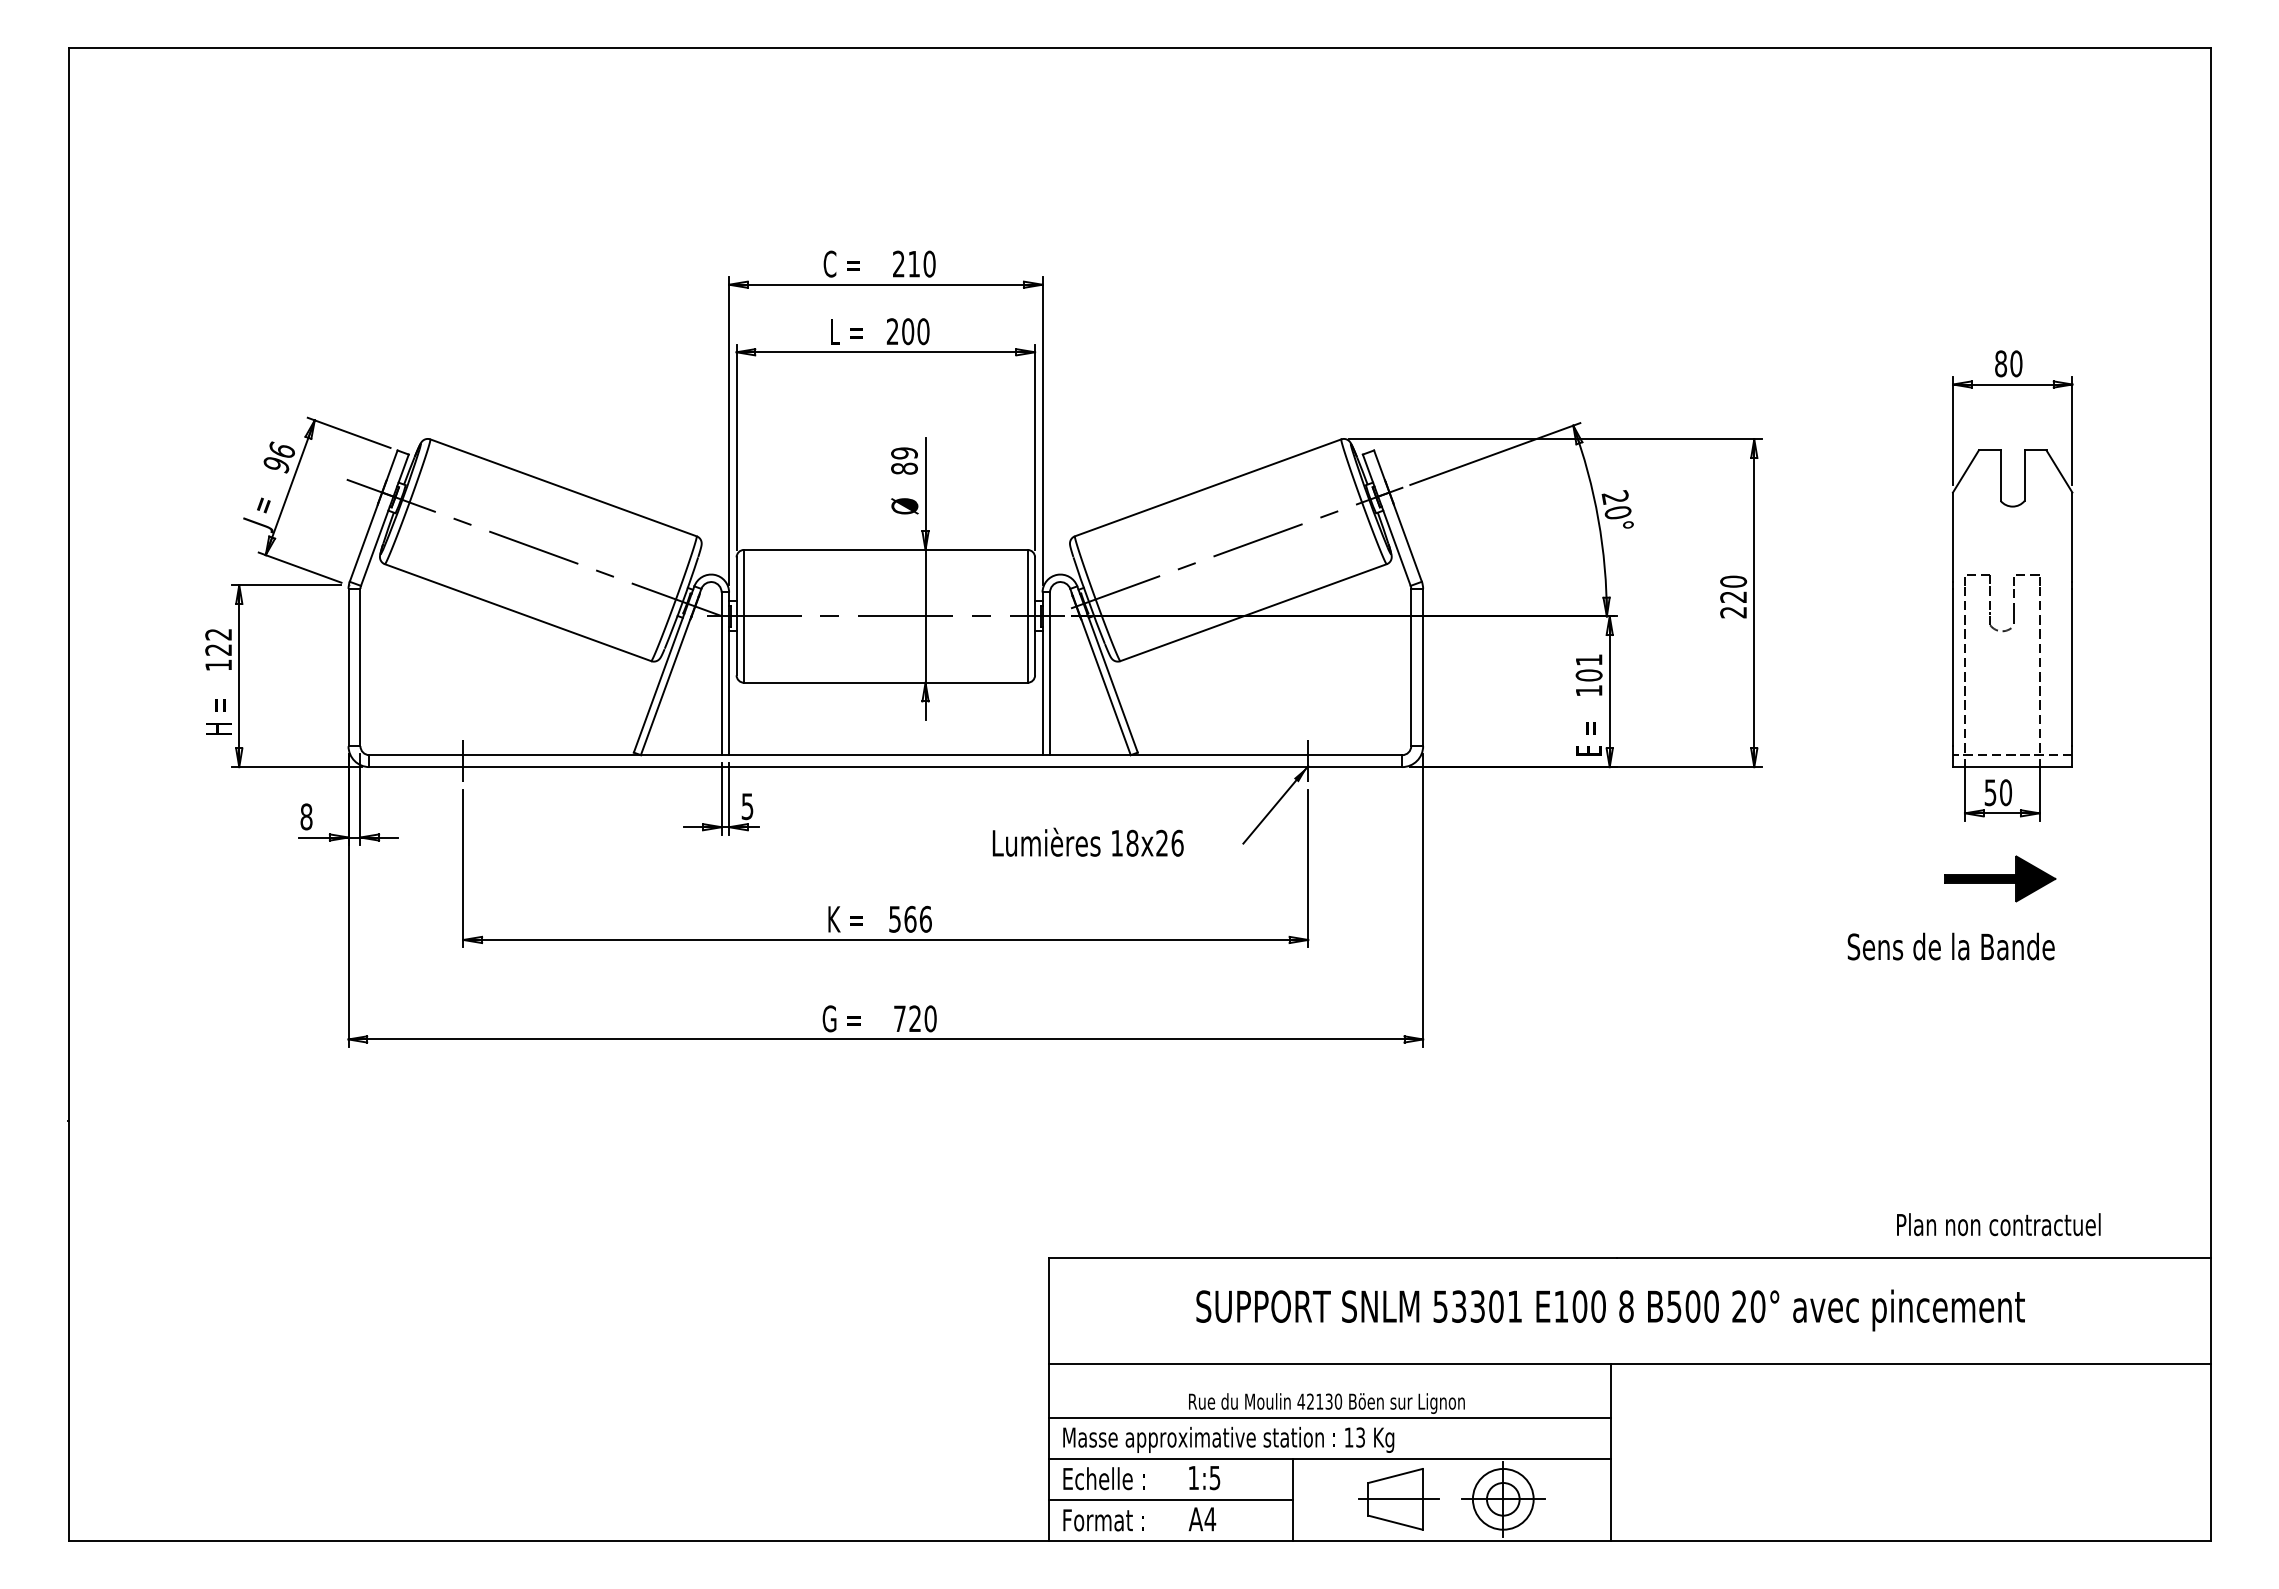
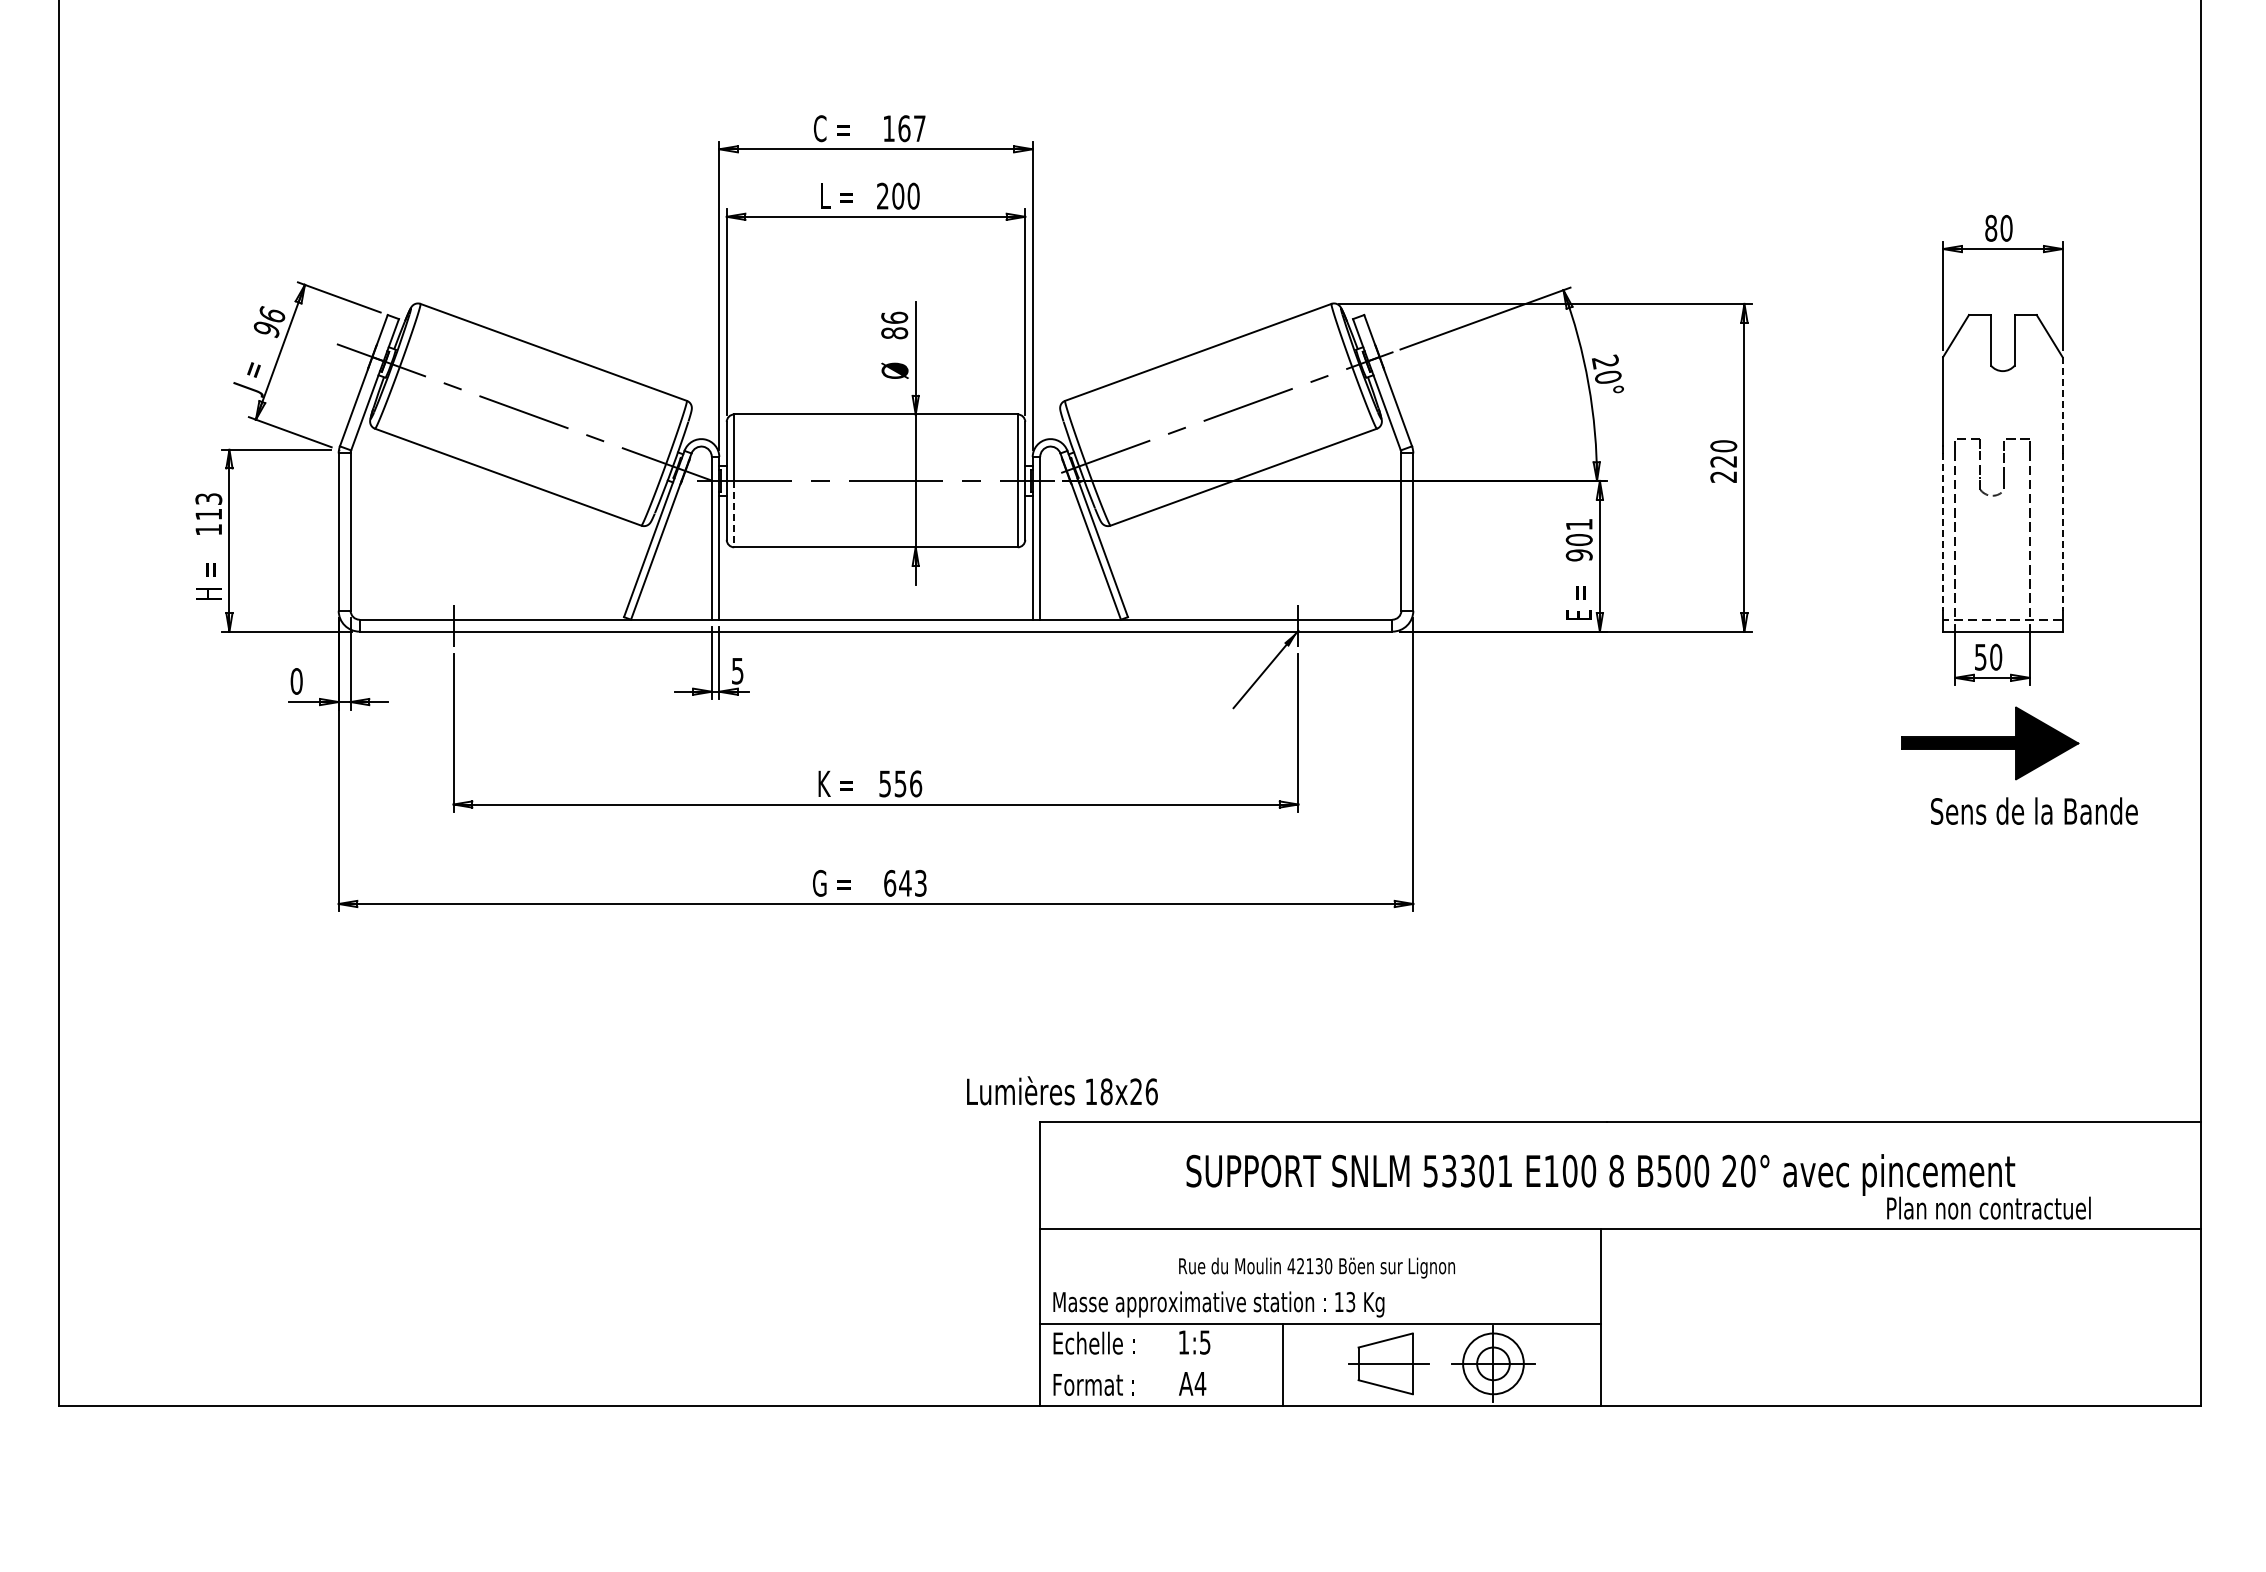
text: (914, 263) -> (904, 128), 210 -> 167
text: (904, 453) -> (894, 318), 89 -> 86
line: (2072, 537) -> (2062, 402), solid -> dashed
text: (218, 641) -> (208, 506), 122 -> 113
line: (744, 650) -> (734, 515), solid -> dashed
line: (1952, 667) -> (1942, 532), solid -> dashed
line: (2072, 667) -> (2062, 532), solid -> dashed
text: (1588, 690) -> (1578, 555), 101 -> 901
text: (306, 816) -> (296, 681), 8 -> 0
text: (1087, 841) -> (1061, 1090), moved
part: (2000, 878) -> (1990, 743), size x1.6
text: (910, 918) -> (900, 783), 566 -> 556
text: (1950, 946) -> (2033, 811), moved
text: (915, 1018) -> (905, 883), 720 -> 643
text: (1998, 1224) -> (1988, 1208), moved
line: (1330, 1418) -> (1320, 1283), removed
line: (1170, 1500) -> (1160, 1365), removed

